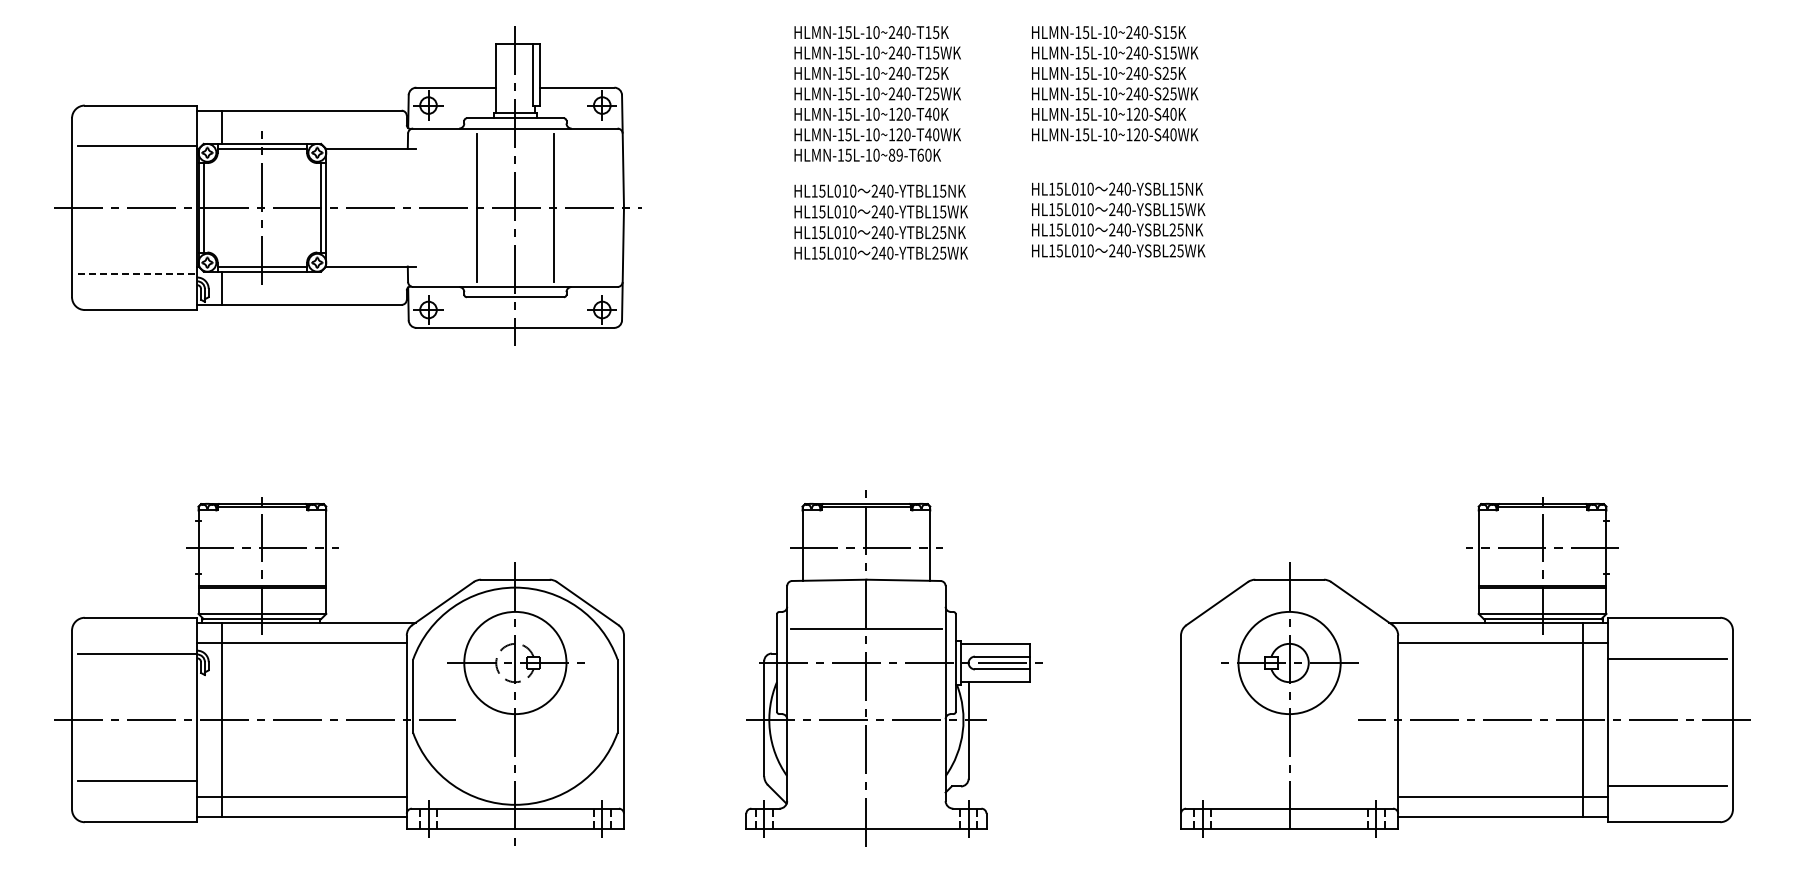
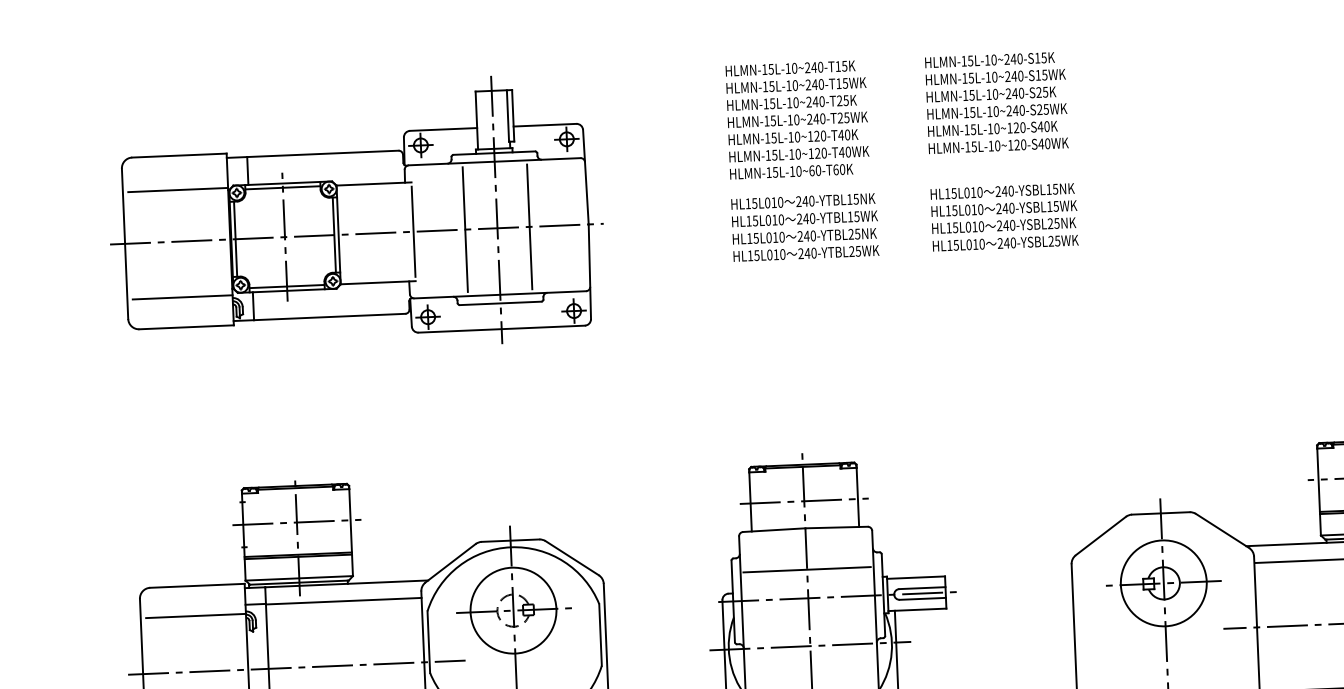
text: (895, 154) -> (814, 170), HLMN-15L-10~89-T60K -> HLMN-15L-10~60-T60K
line: (415, 207) -> (413, 231), added
line: (138, 274) -> (183, 297), dashed -> solid

